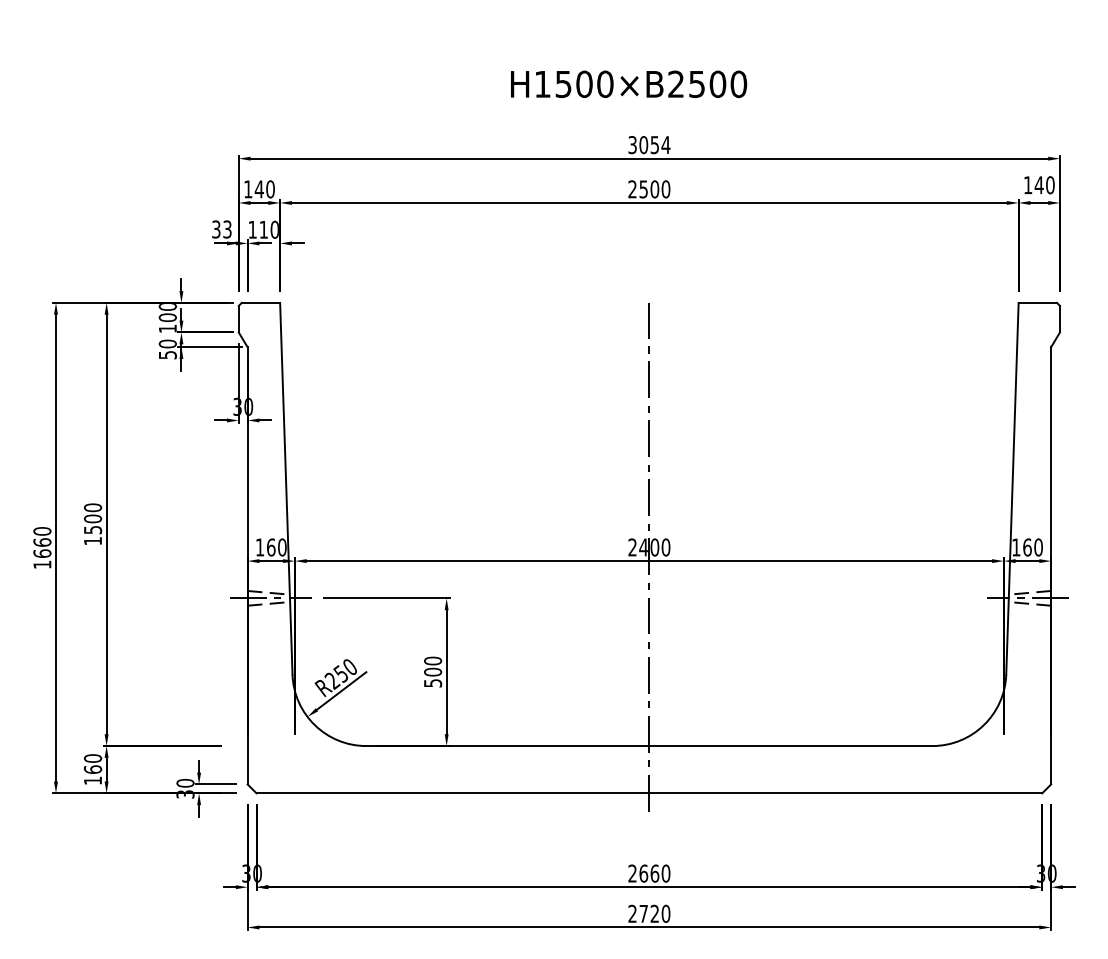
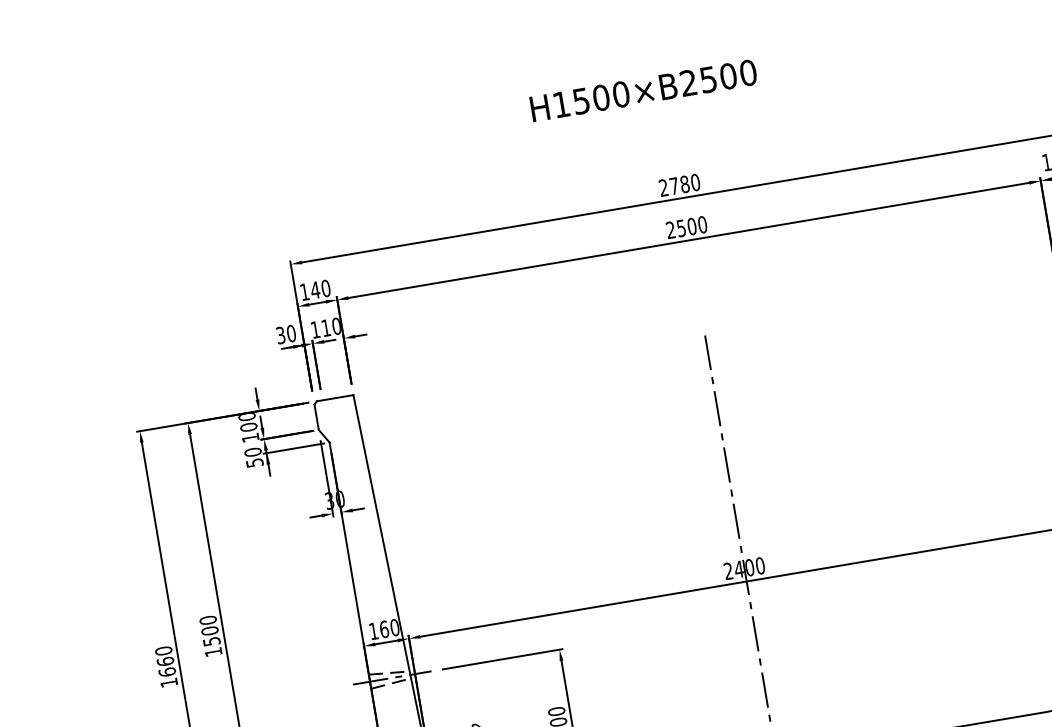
text: (629, 84) -> (644, 90), moved
text: (649, 145) -> (679, 185), 3054 -> 2780
text: (227, 229) -> (291, 333), 33 -> 30

